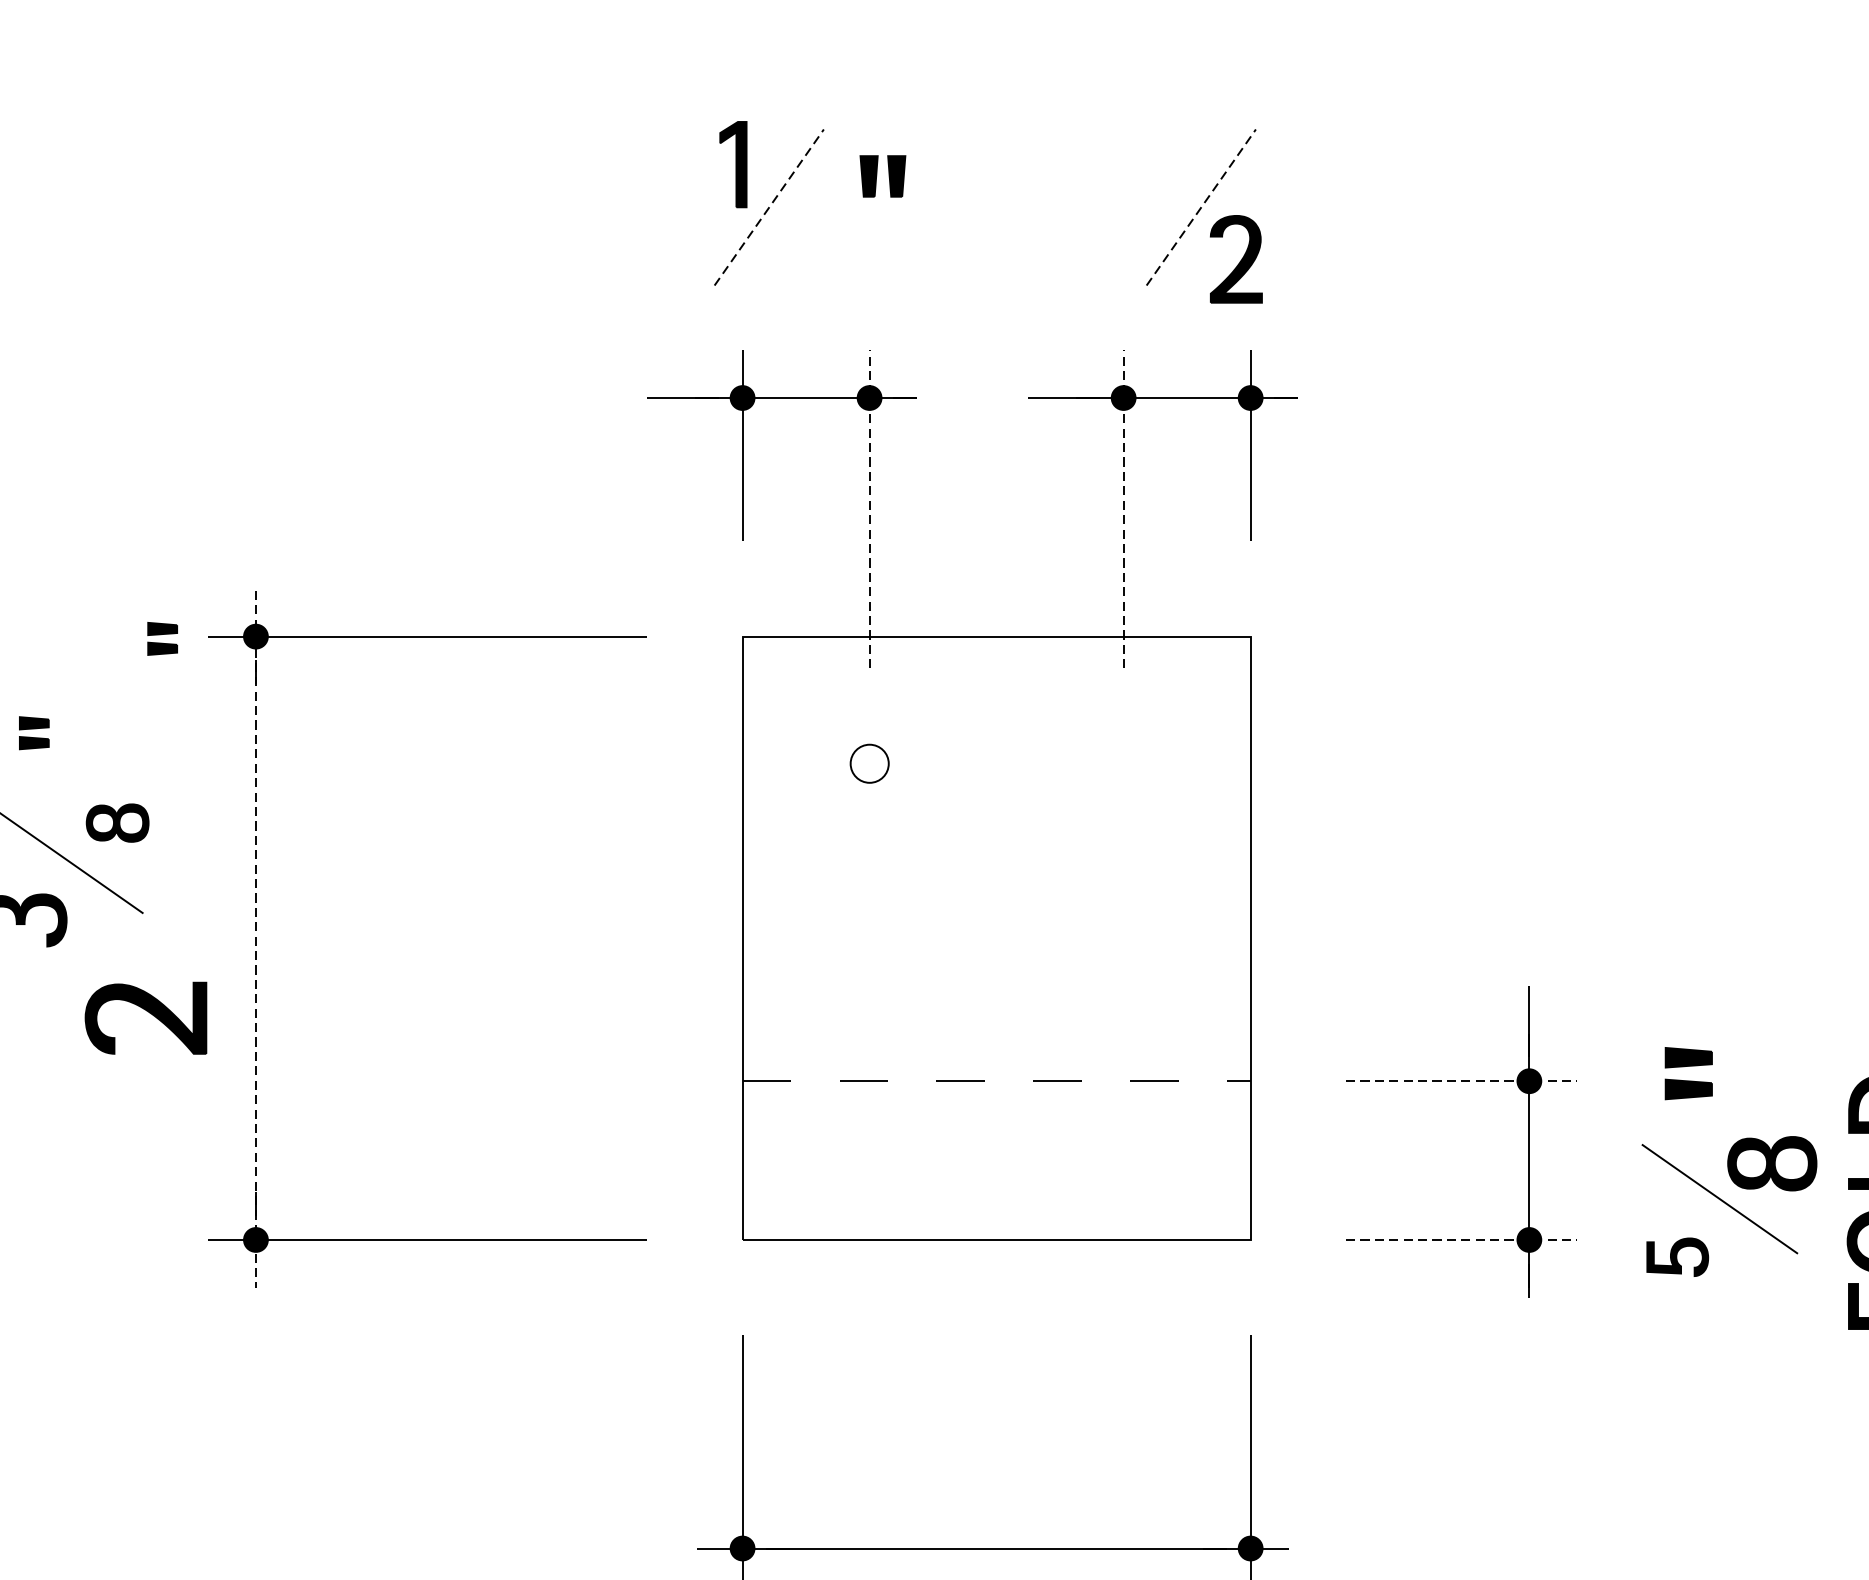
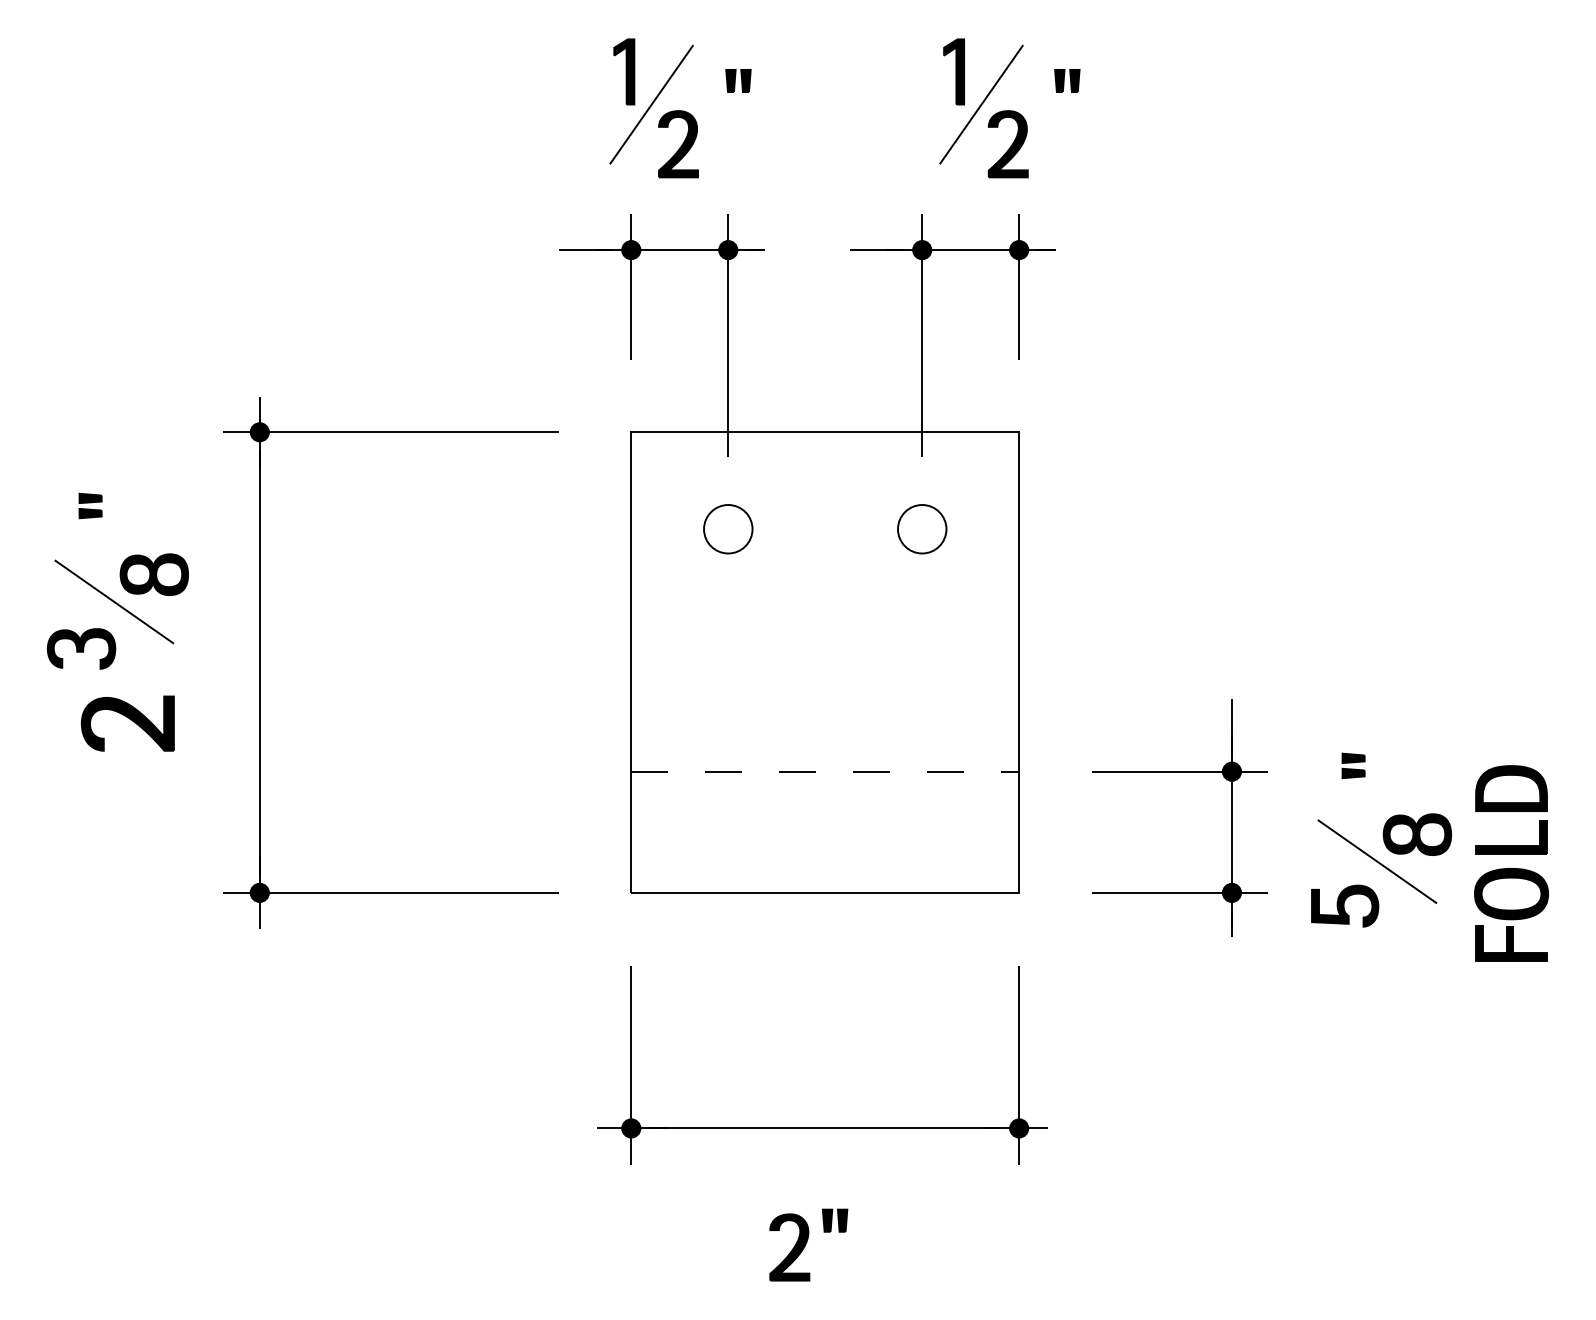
part: (1164, 164) -> (953, 71), added
part: (882, 175) -> (738, 80), size x0.71
part: (1313, 175) -> (1067, 80), added
line: (769, 207) -> (651, 104), dashed -> solid
line: (1201, 207) -> (981, 104), dashed -> solid
part: (804, 259) -> (678, 144), added
line: (869, 508) -> (728, 334), dashed -> solid
line: (1124, 508) -> (922, 334), dashed -> solid
part: (162, 638) -> (188, 433), removed
part: (869, 763) -> (728, 529), size x1.67
part: (1124, 763) -> (922, 529), added
part: (116, 822) -> (153, 574), size x1.43
line: (255, 939) -> (259, 663), dashed -> solid
part: (145, 1018) -> (127, 723), moved
part: (1688, 1073) -> (1353, 765), size x0.62
line: (1461, 1080) -> (1180, 771), dashed -> solid
line: (1461, 1239) -> (1180, 892), dashed -> solid
part: (1678, 1256) -> (1345, 905), size x1.43

